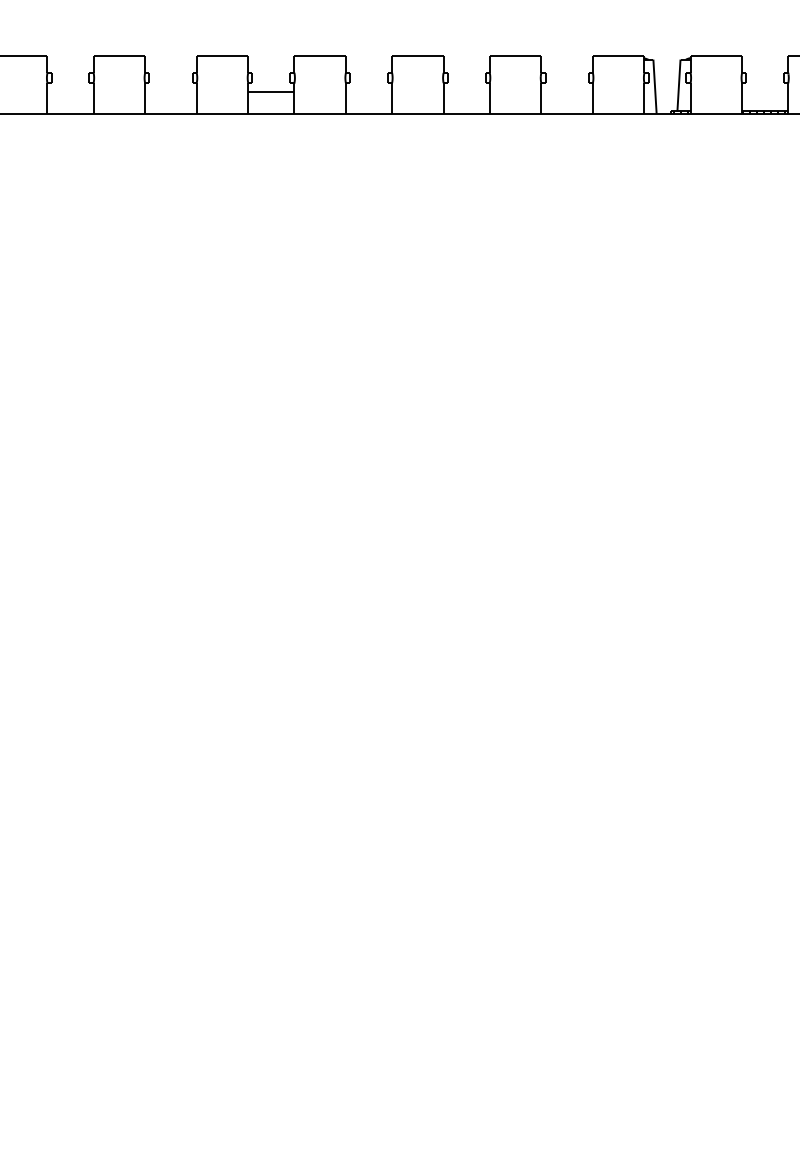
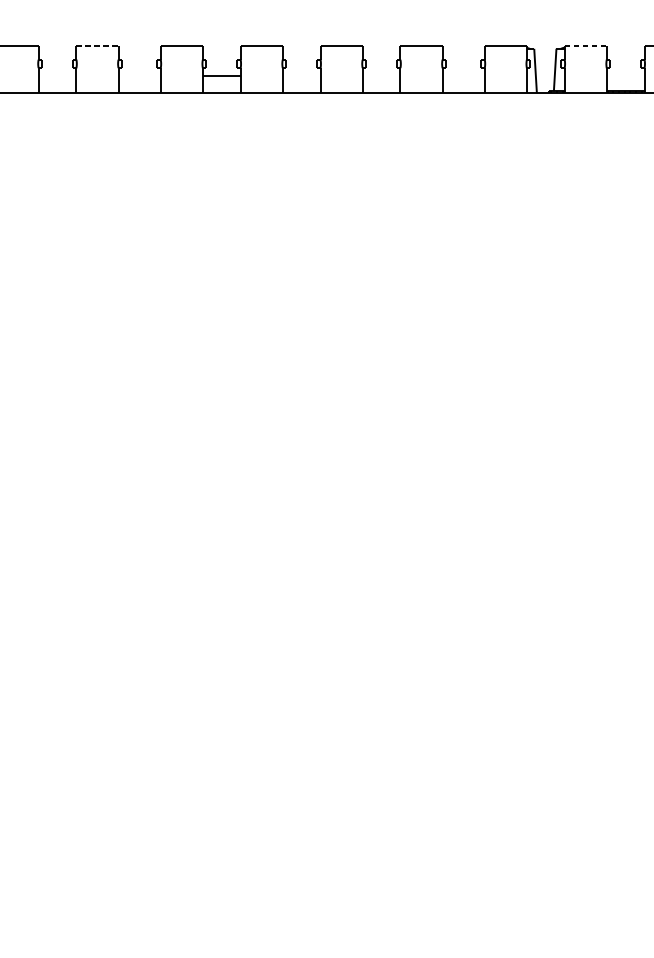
line: (119, 56) -> (97, 46), solid -> dashed
line: (716, 56) -> (585, 46), solid -> dashed

